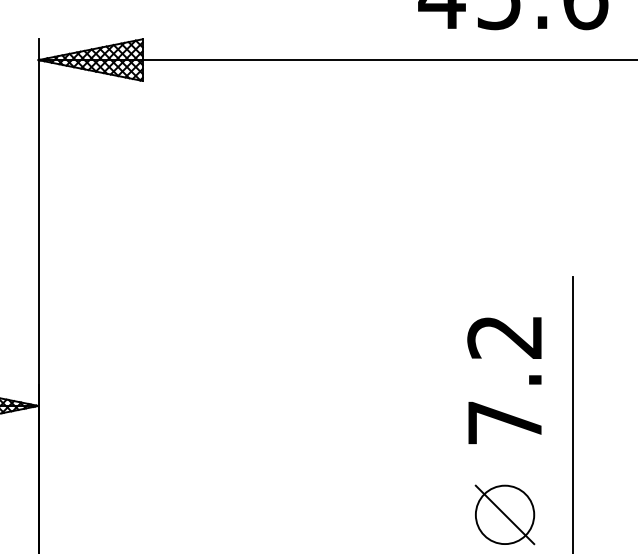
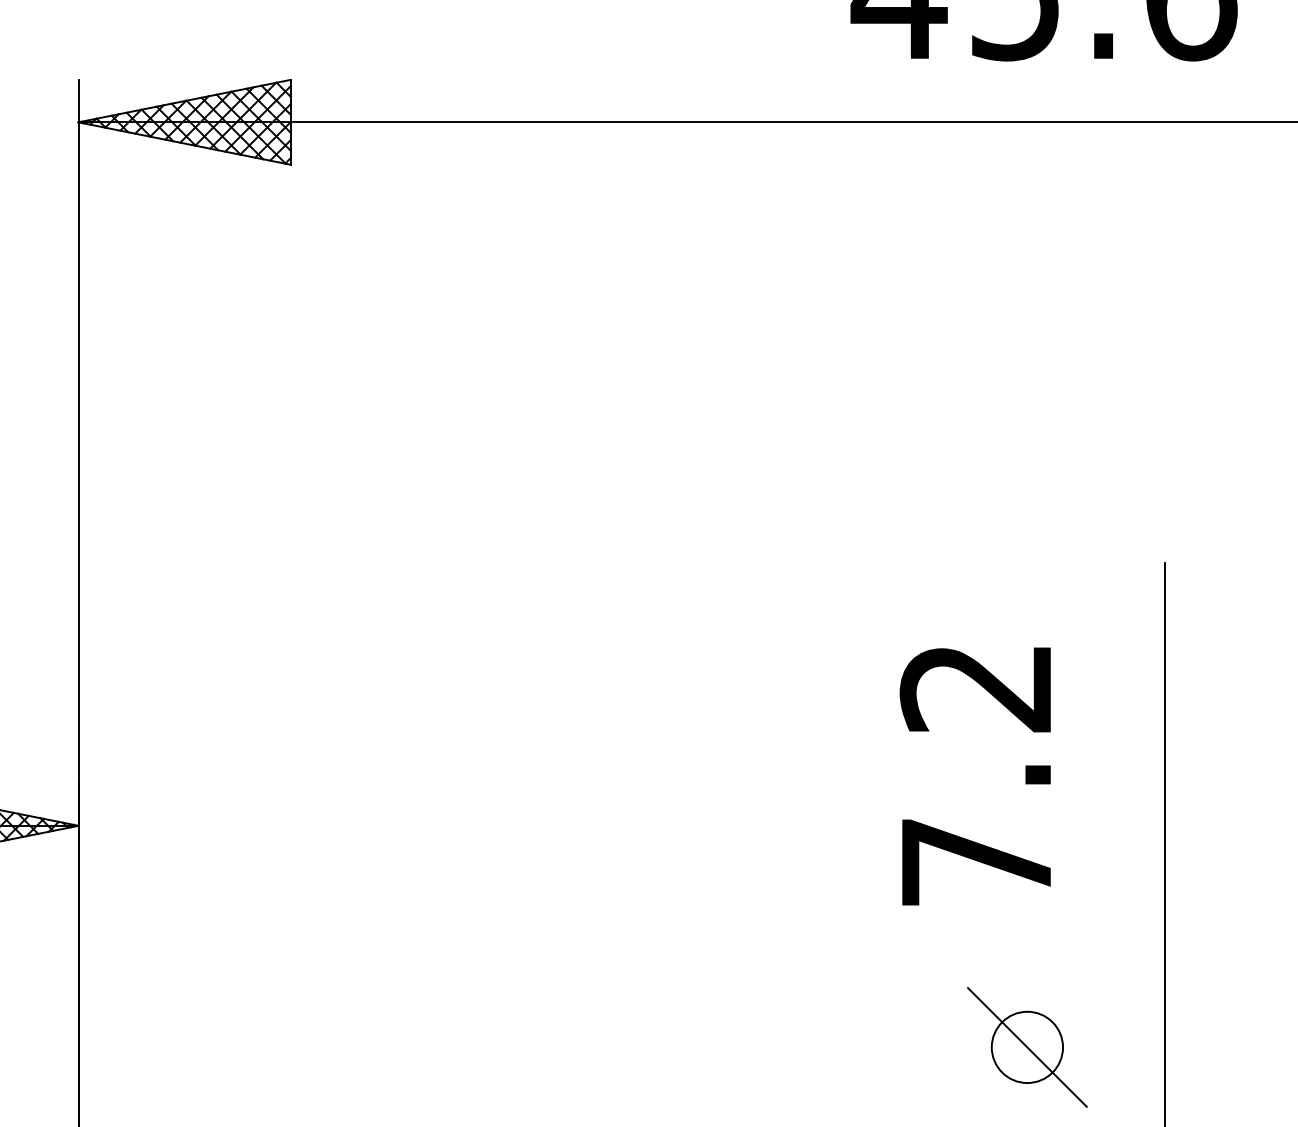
text: (504, 380) -> (975, 776), moved
circle: (504, 514) -> (1026, 1046), size x0.6

